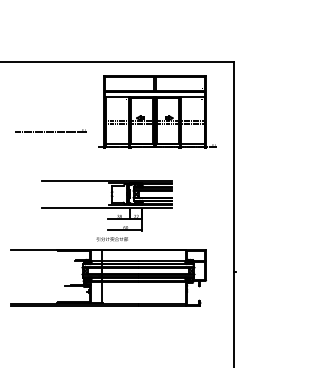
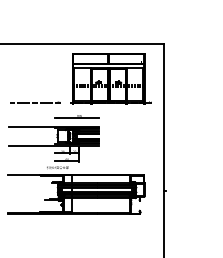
part: (50, 130) -> (35, 102), moved
part: (109, 166) -> (76, 116), added
part: (106, 210) -> (53, 147), moved

